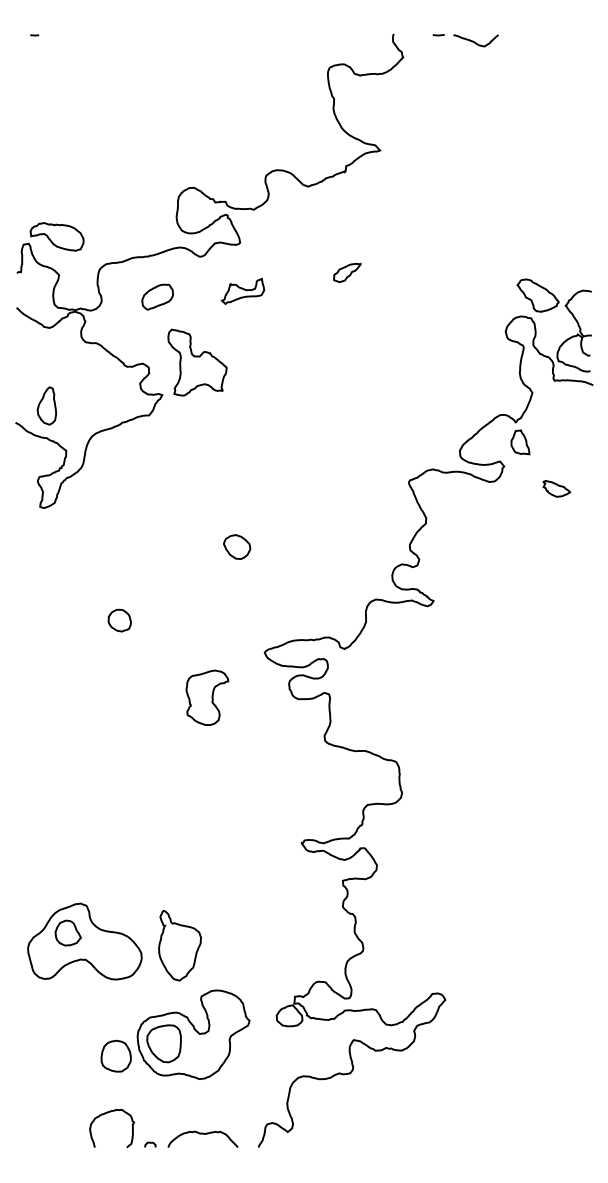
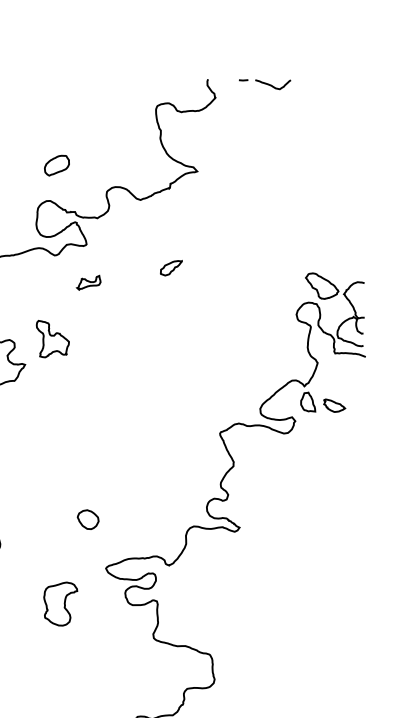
part: (242, 291) -> (88, 282), size x0.7
part: (157, 296) -> (56, 165), moved
part: (197, 362) -> (52, 339), size x0.7
part: (556, 488) -> (334, 405), moved
part: (237, 546) -> (88, 519), moved

